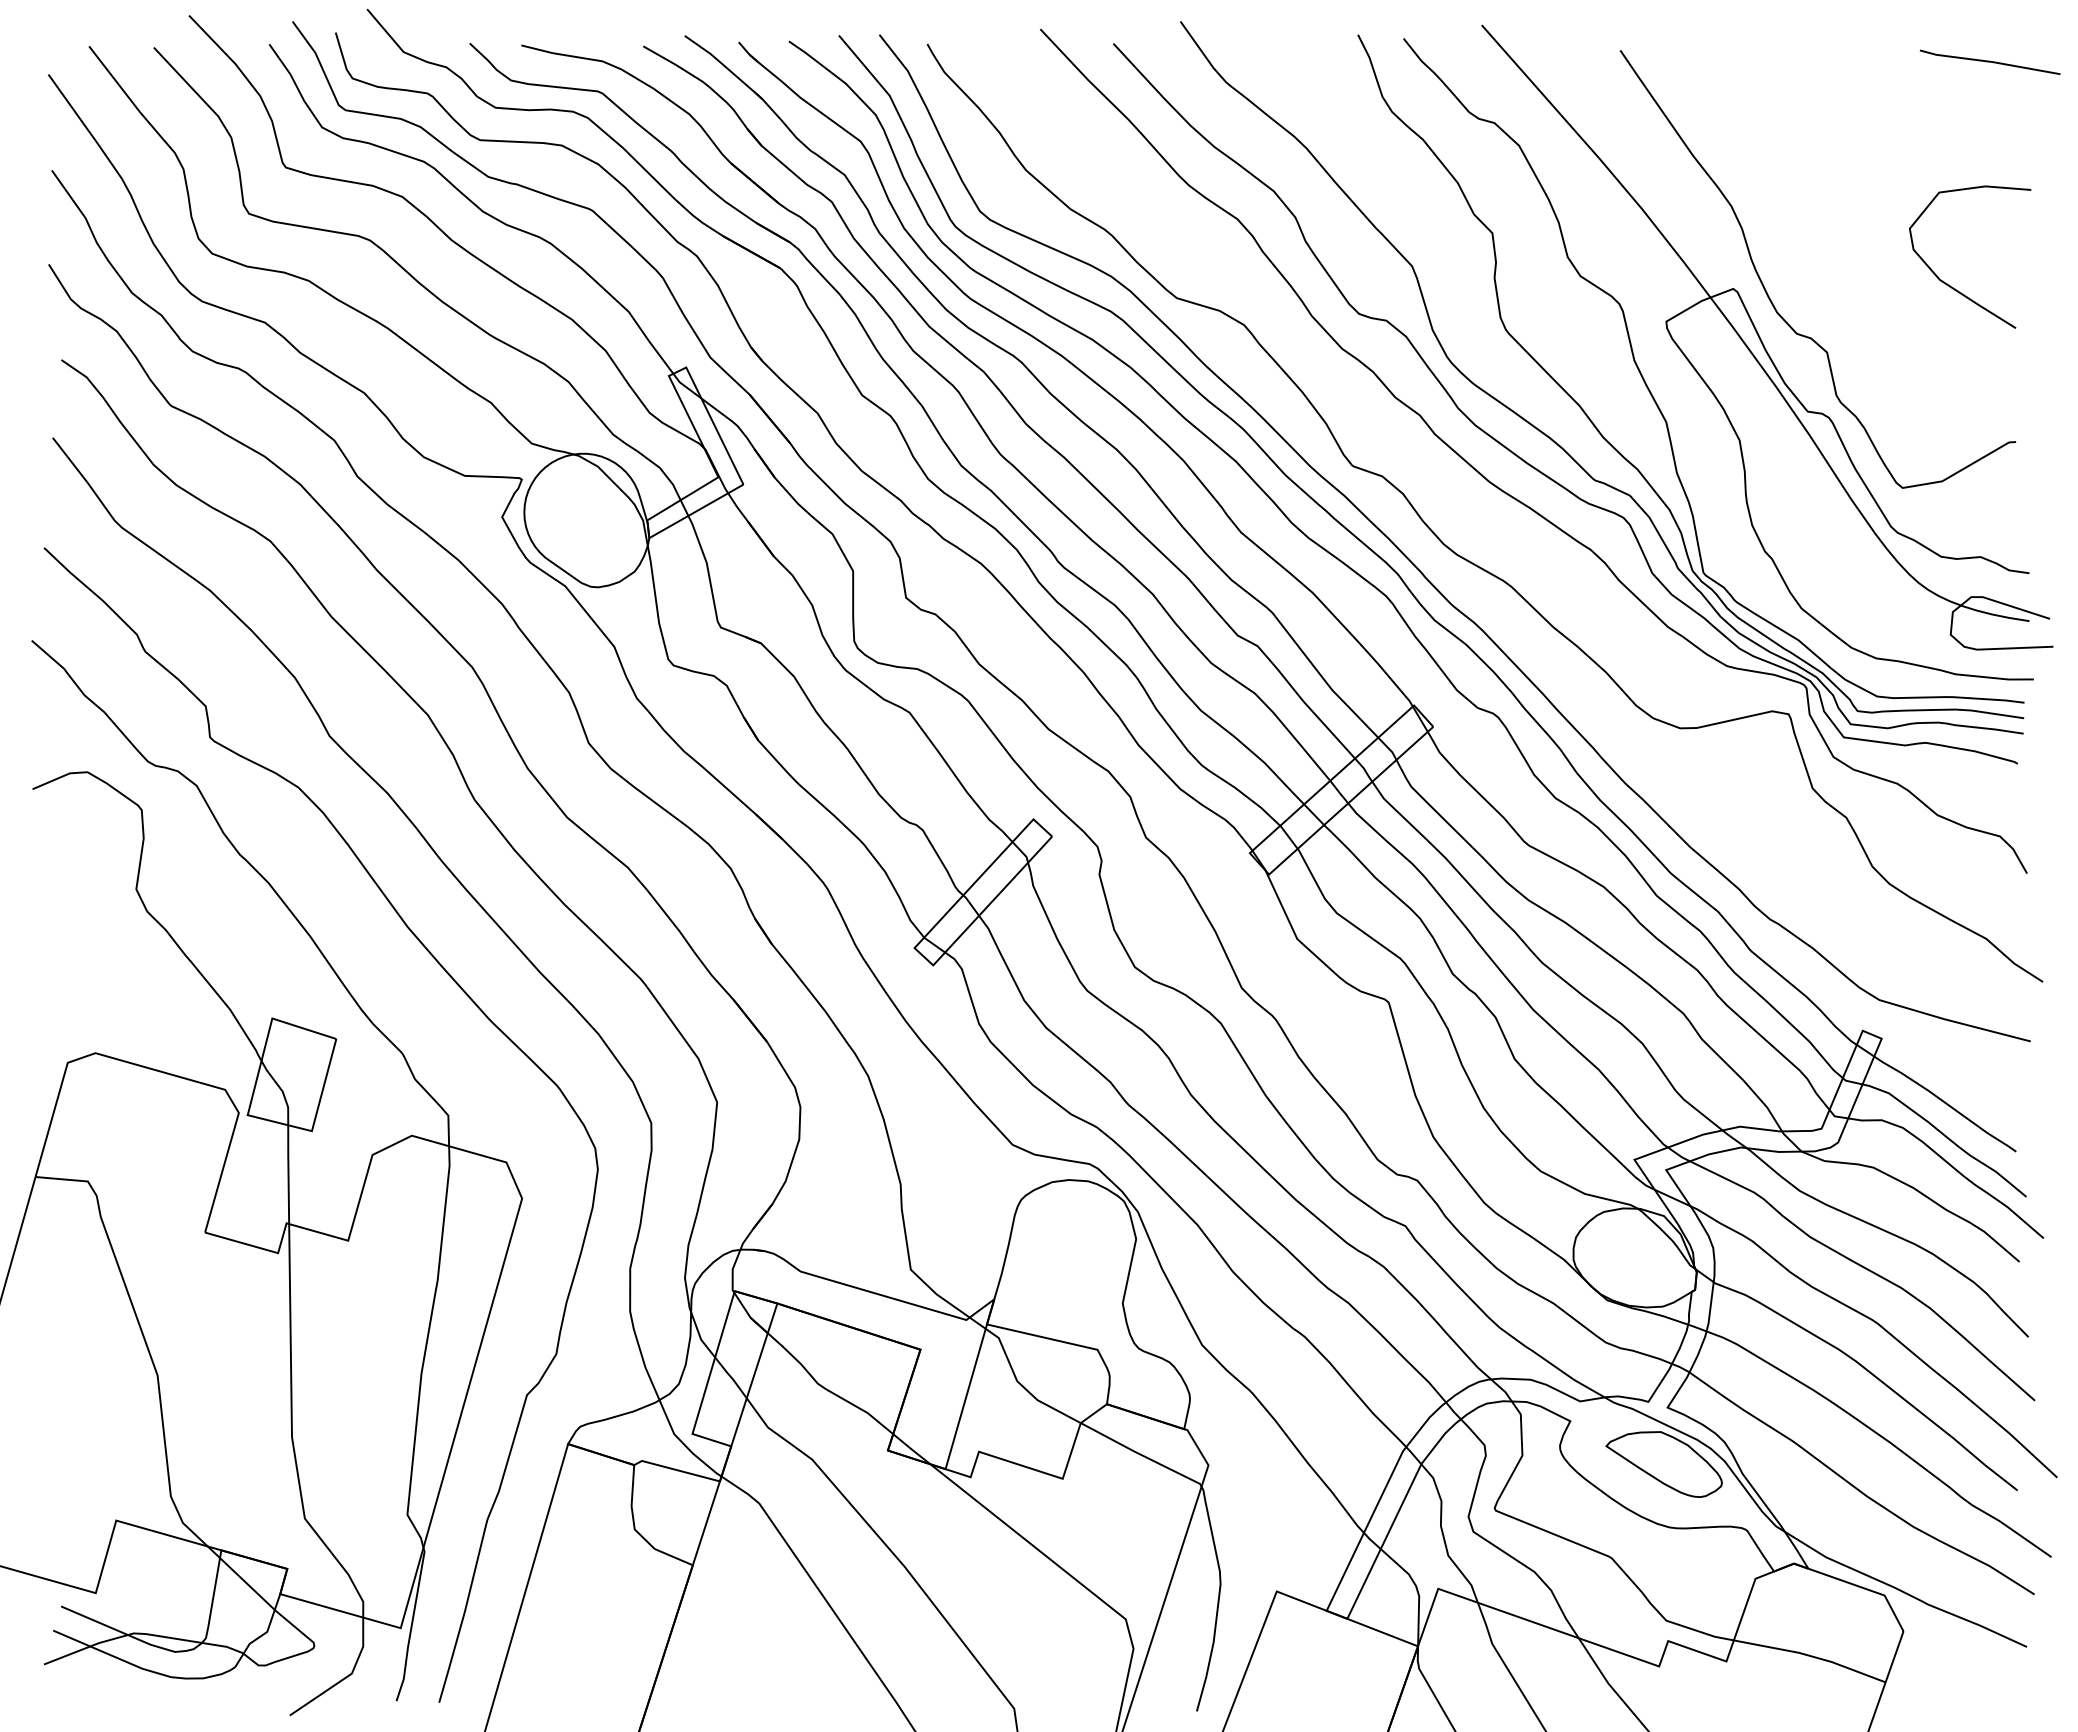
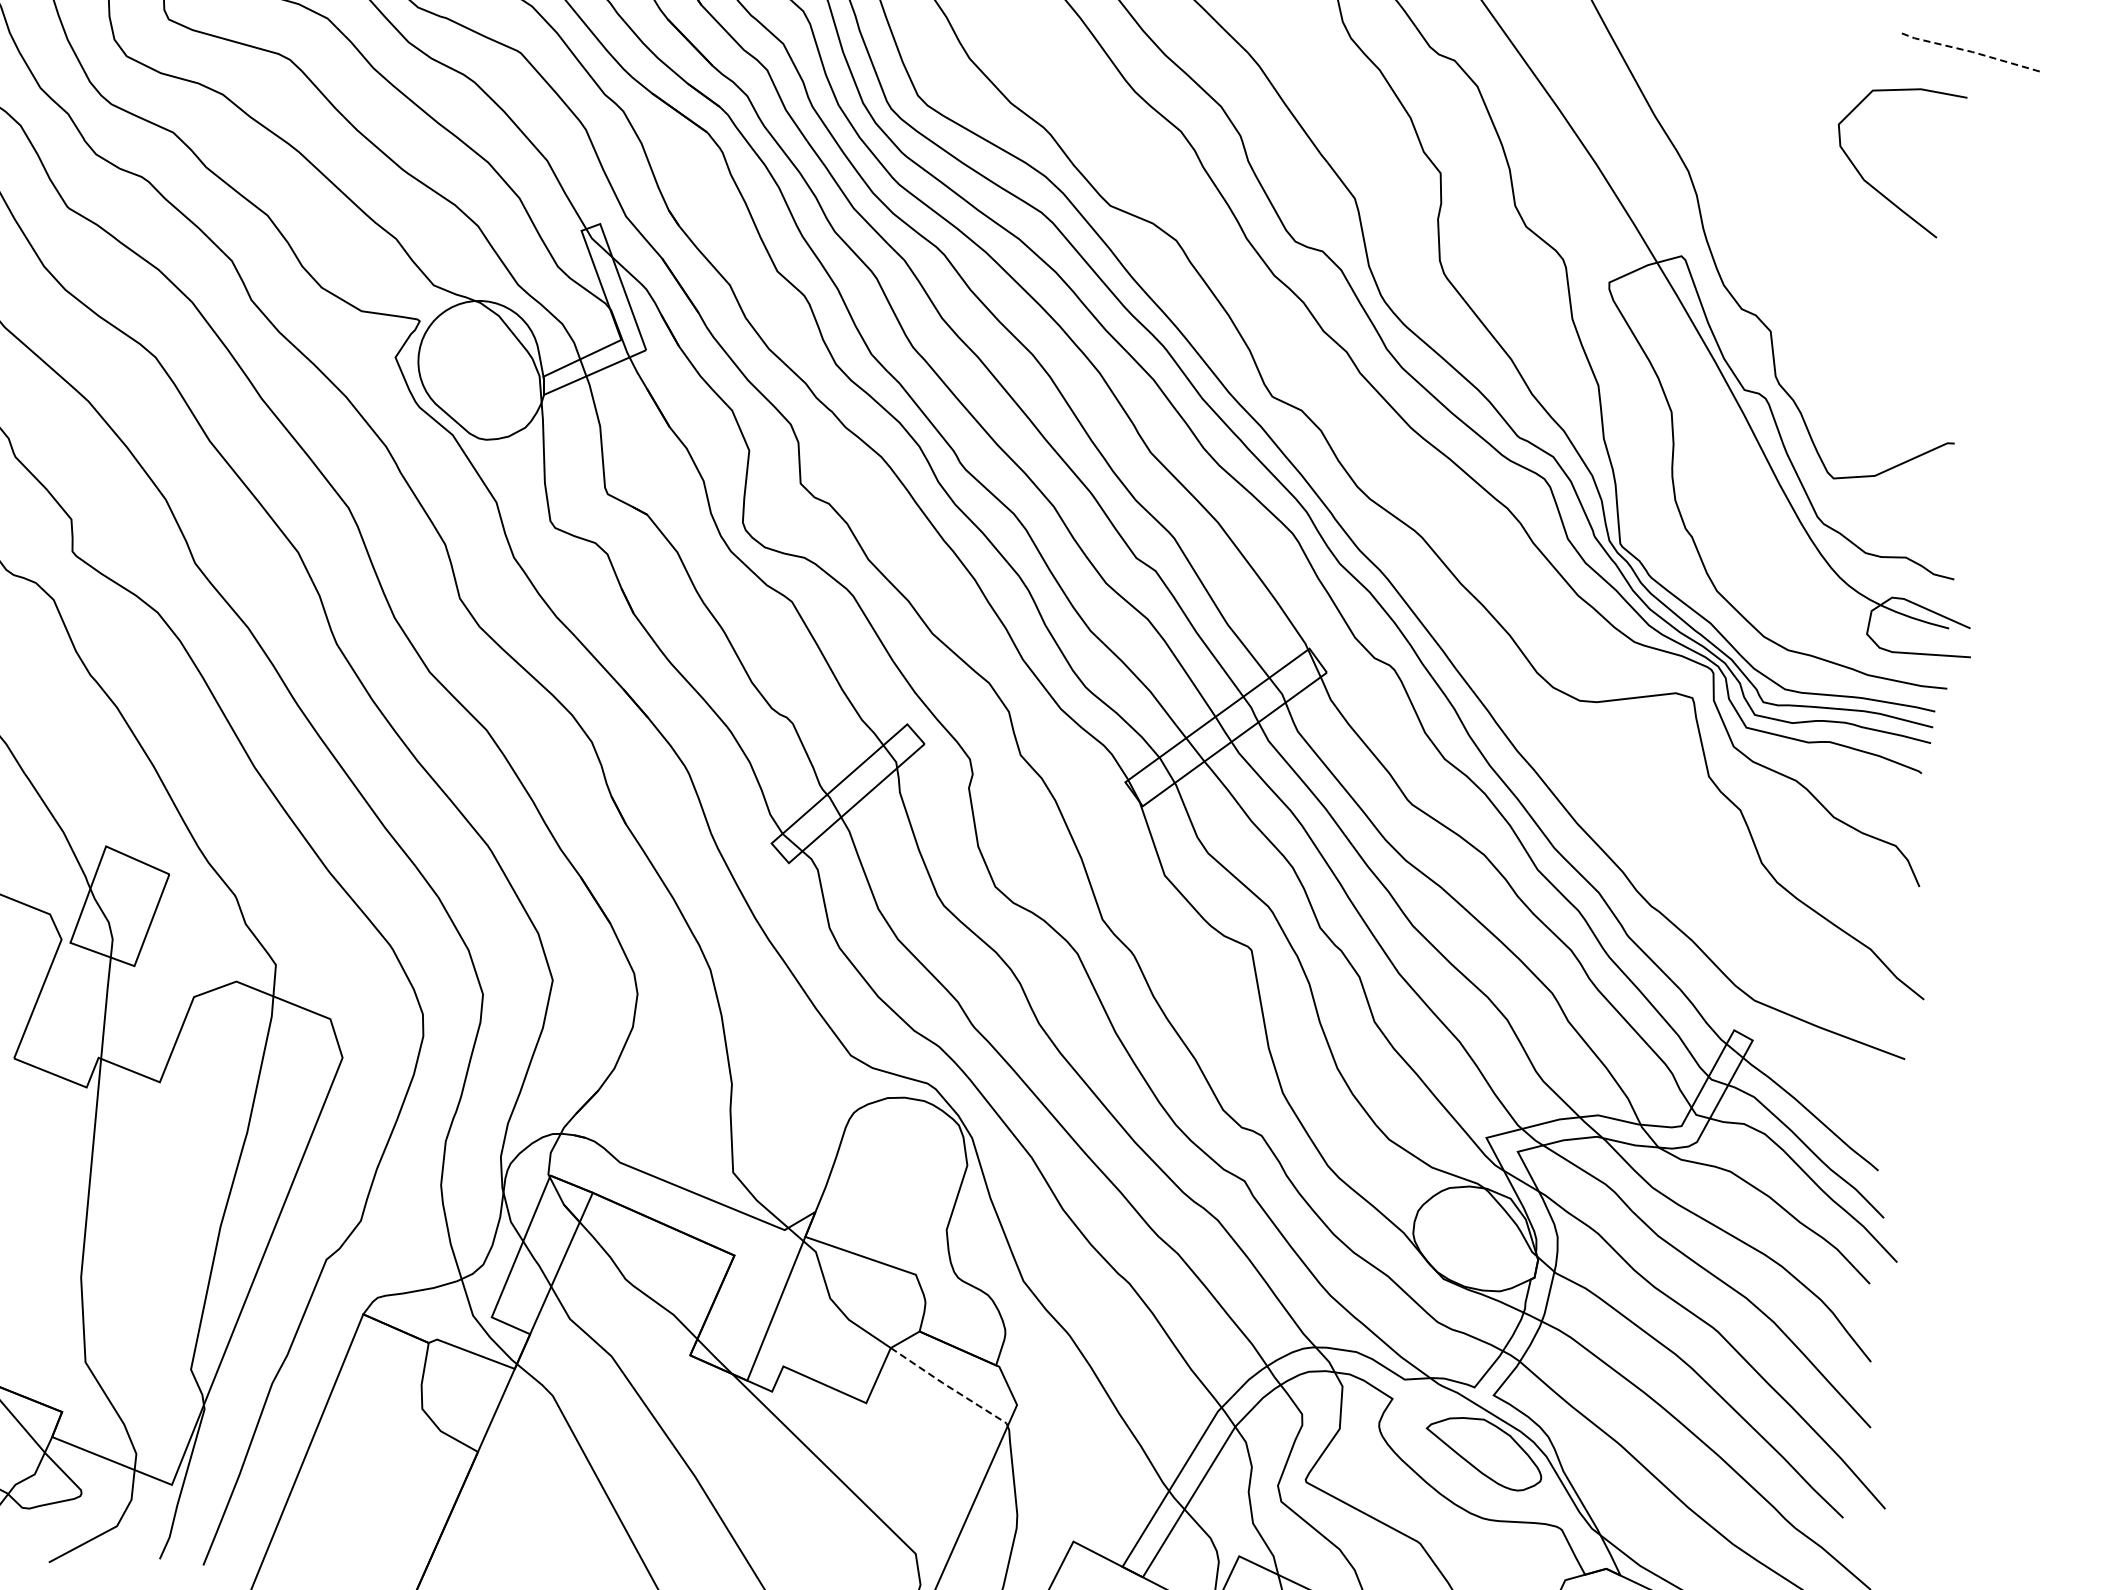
line: (1990, 61) -> (1969, 50), solid -> dashed
curve: (1952, 286) -> (1876, 188), moved
line: (1142, 1455) -> (950, 1387), solid -> dashed

